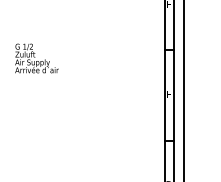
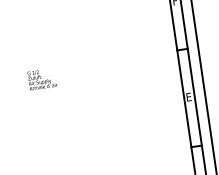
part: (36, 58) -> (41, 79), size x0.6

